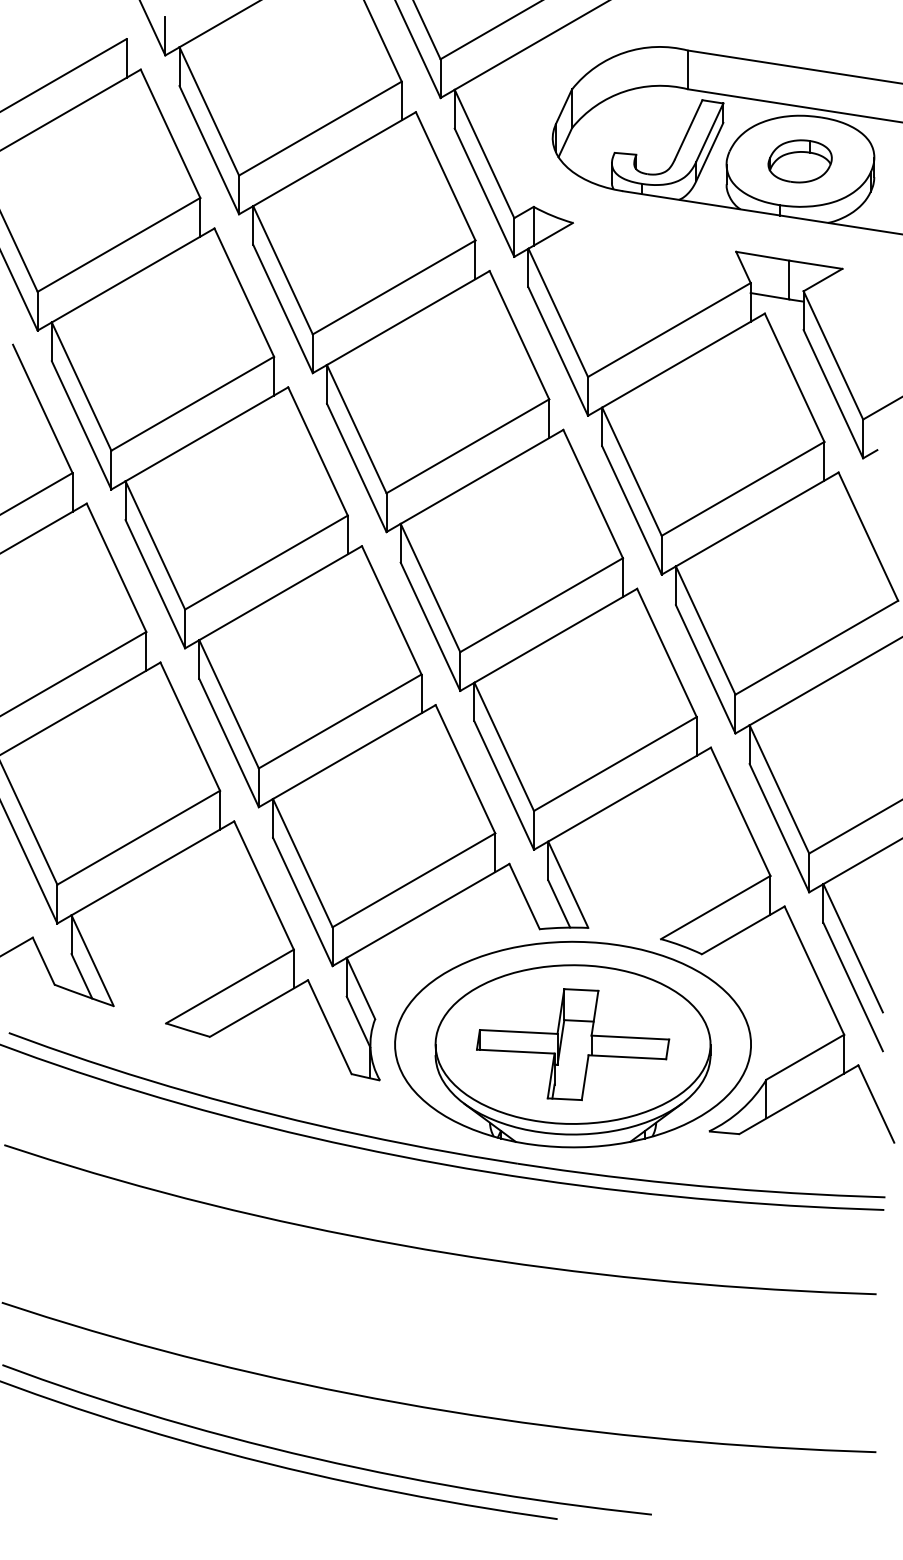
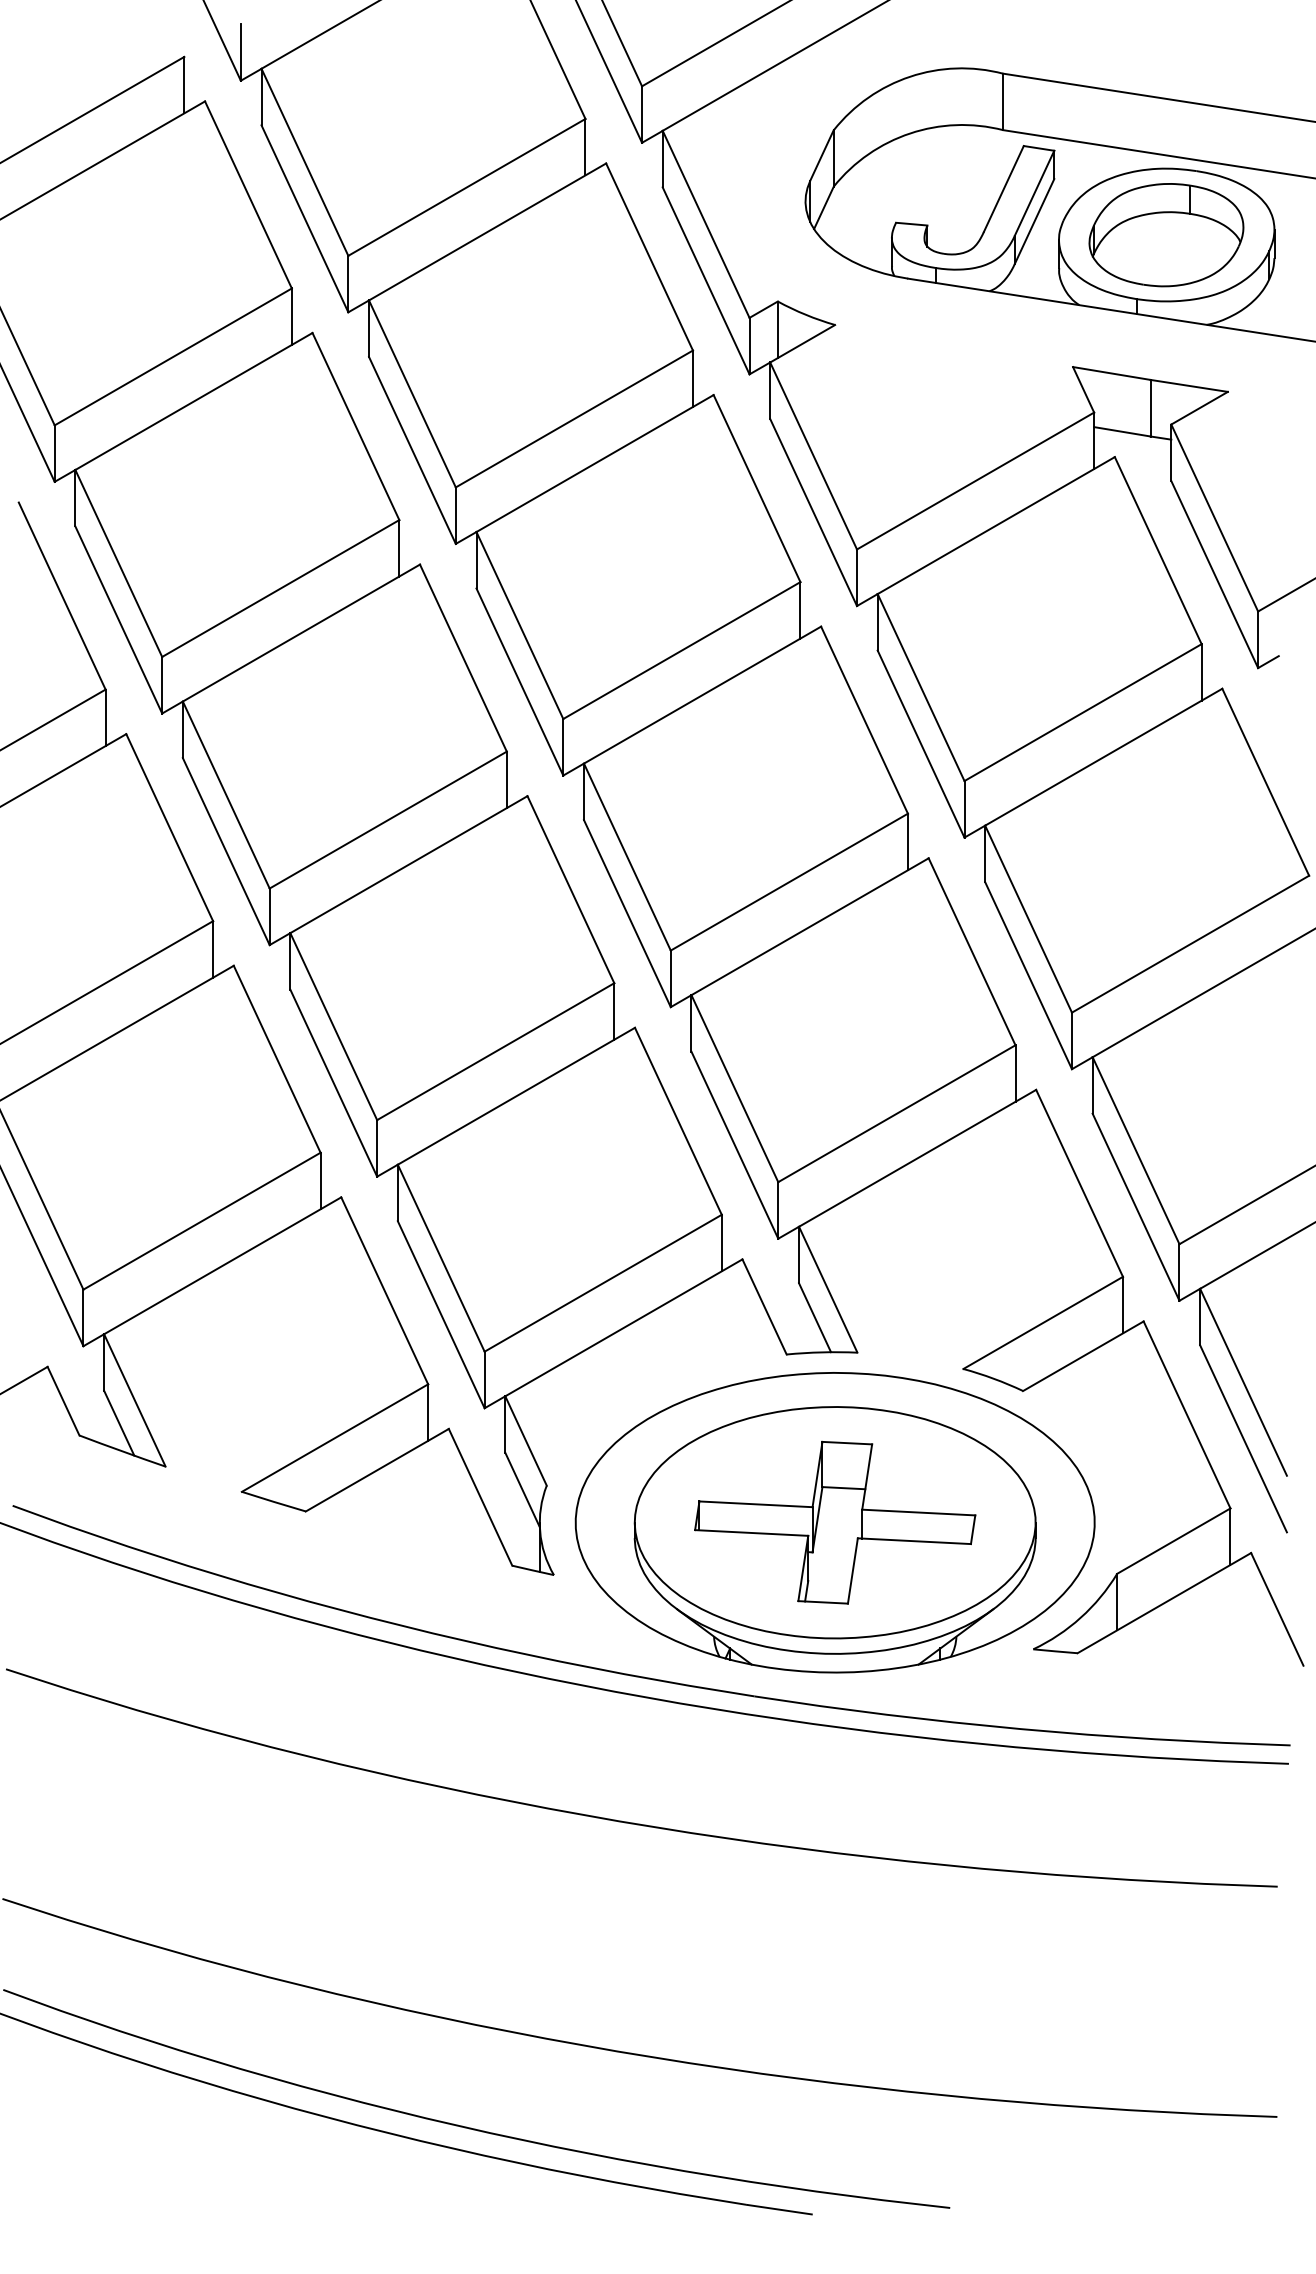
part: (799, 161) -> (1165, 235), size x1.67

